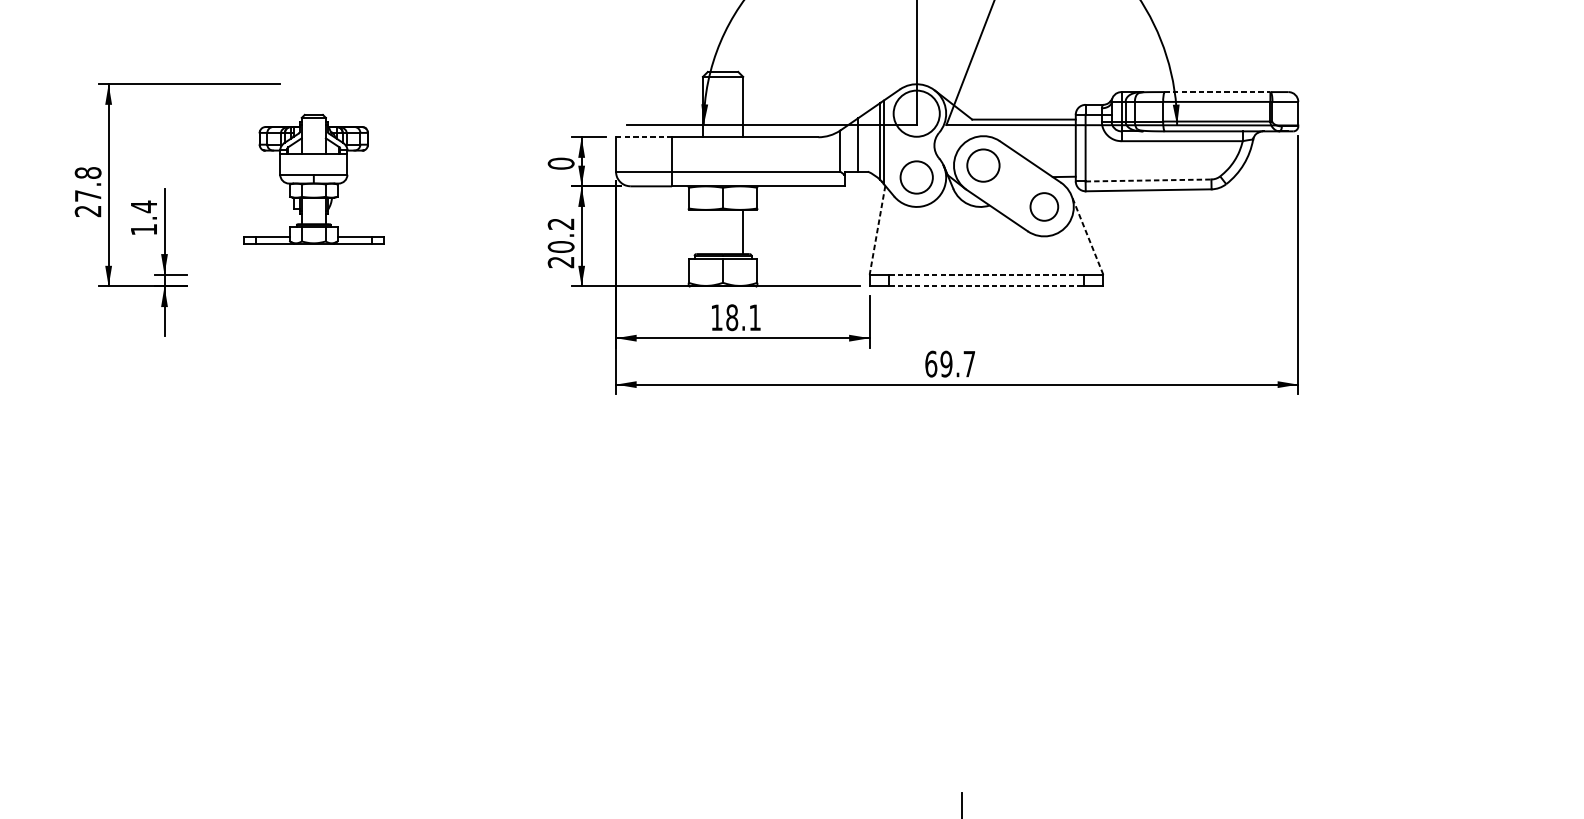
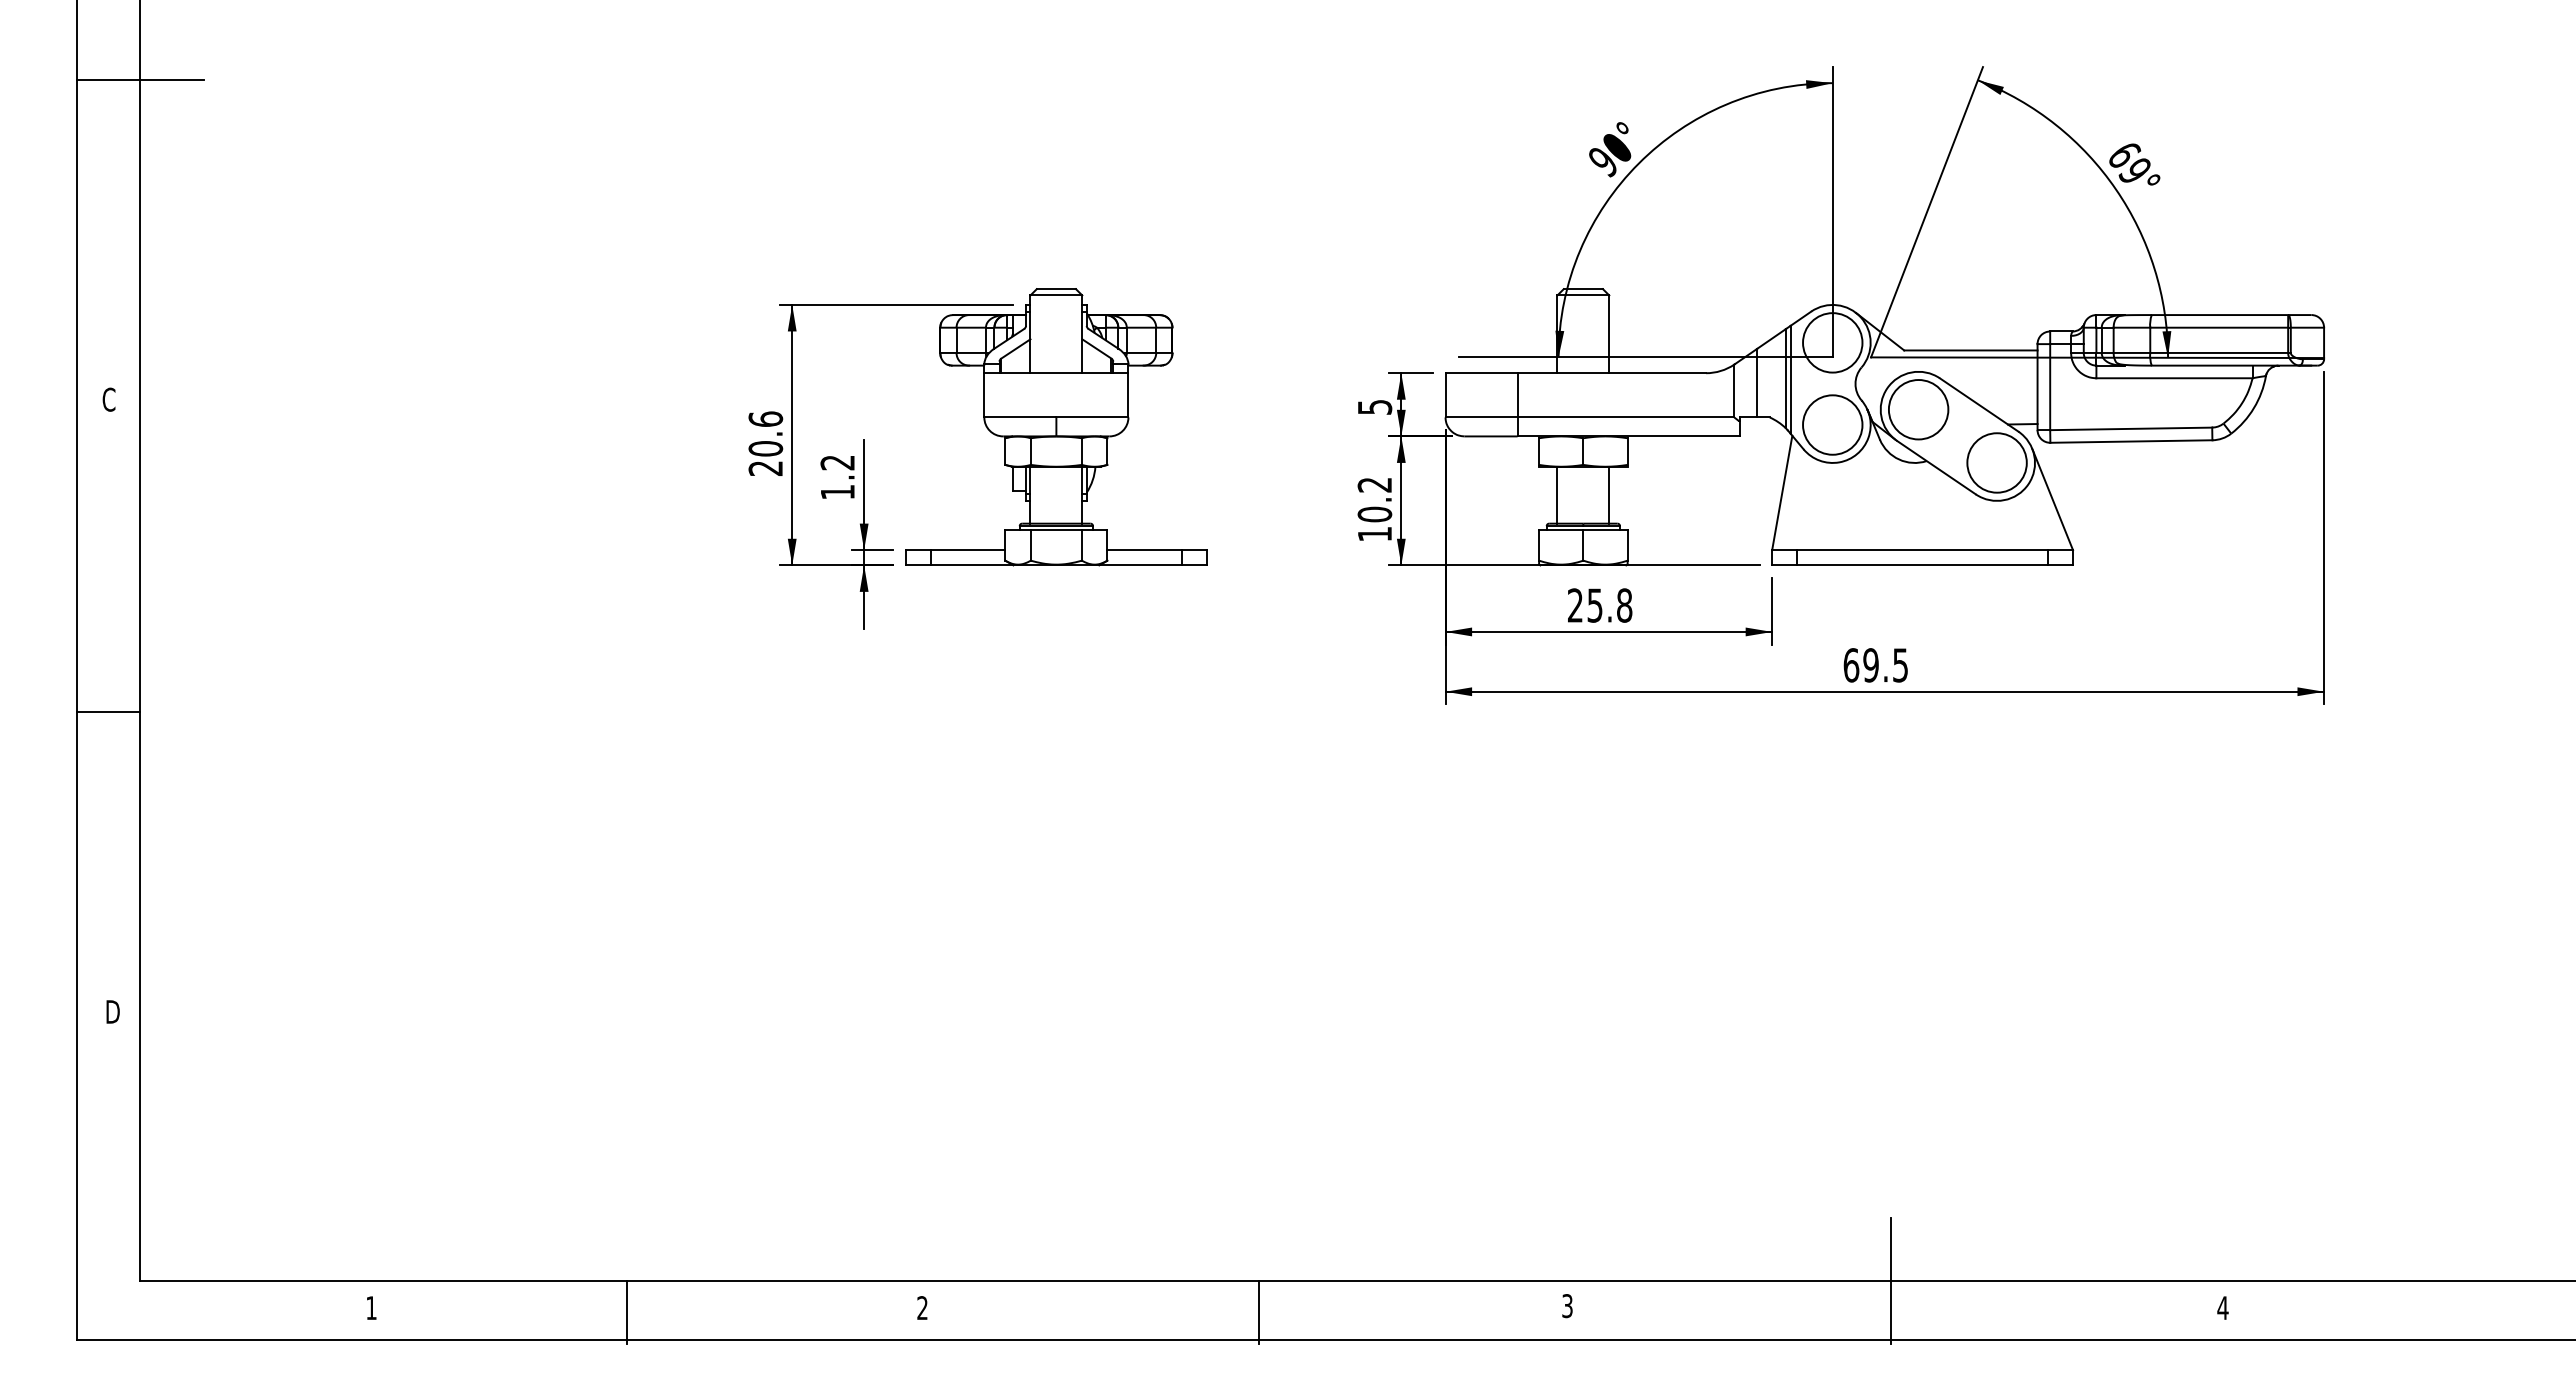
line: (1217, 92) -> (2220, 315), dashed -> solid
line: (644, 137) -> (1482, 373), dashed -> solid
text: (560, 163) -> (1374, 407), 0 -> 5
circle: (983, 165) -> (1918, 409), size x1.43
circle: (916, 177) -> (1832, 424), size x1.43
part: (313, 179) -> (1056, 427), size x1.67
line: (1148, 180) -> (2131, 428), dashed -> solid
text: (87, 184) -> (765, 433), 27.8 -> 20.6
text: (143, 206) -> (837, 462), 1.4 -> 1.2
circle: (1043, 206) -> (1996, 462), size x1.67
line: (877, 230) -> (1782, 493), dashed -> solid
line: (702, 231) -> (1557, 494), added
line: (1087, 235) -> (2052, 499), dashed -> solid
text: (560, 262) -> (1374, 534), 20.2 -> 10.2
line: (987, 274) -> (1923, 550), dashed -> solid
line: (987, 286) -> (1923, 565), dashed -> solid
text: (736, 317) -> (1600, 605), 18.1 -> 25.8
text: (969, 364) -> (1900, 665), 69.7 -> 69.5

